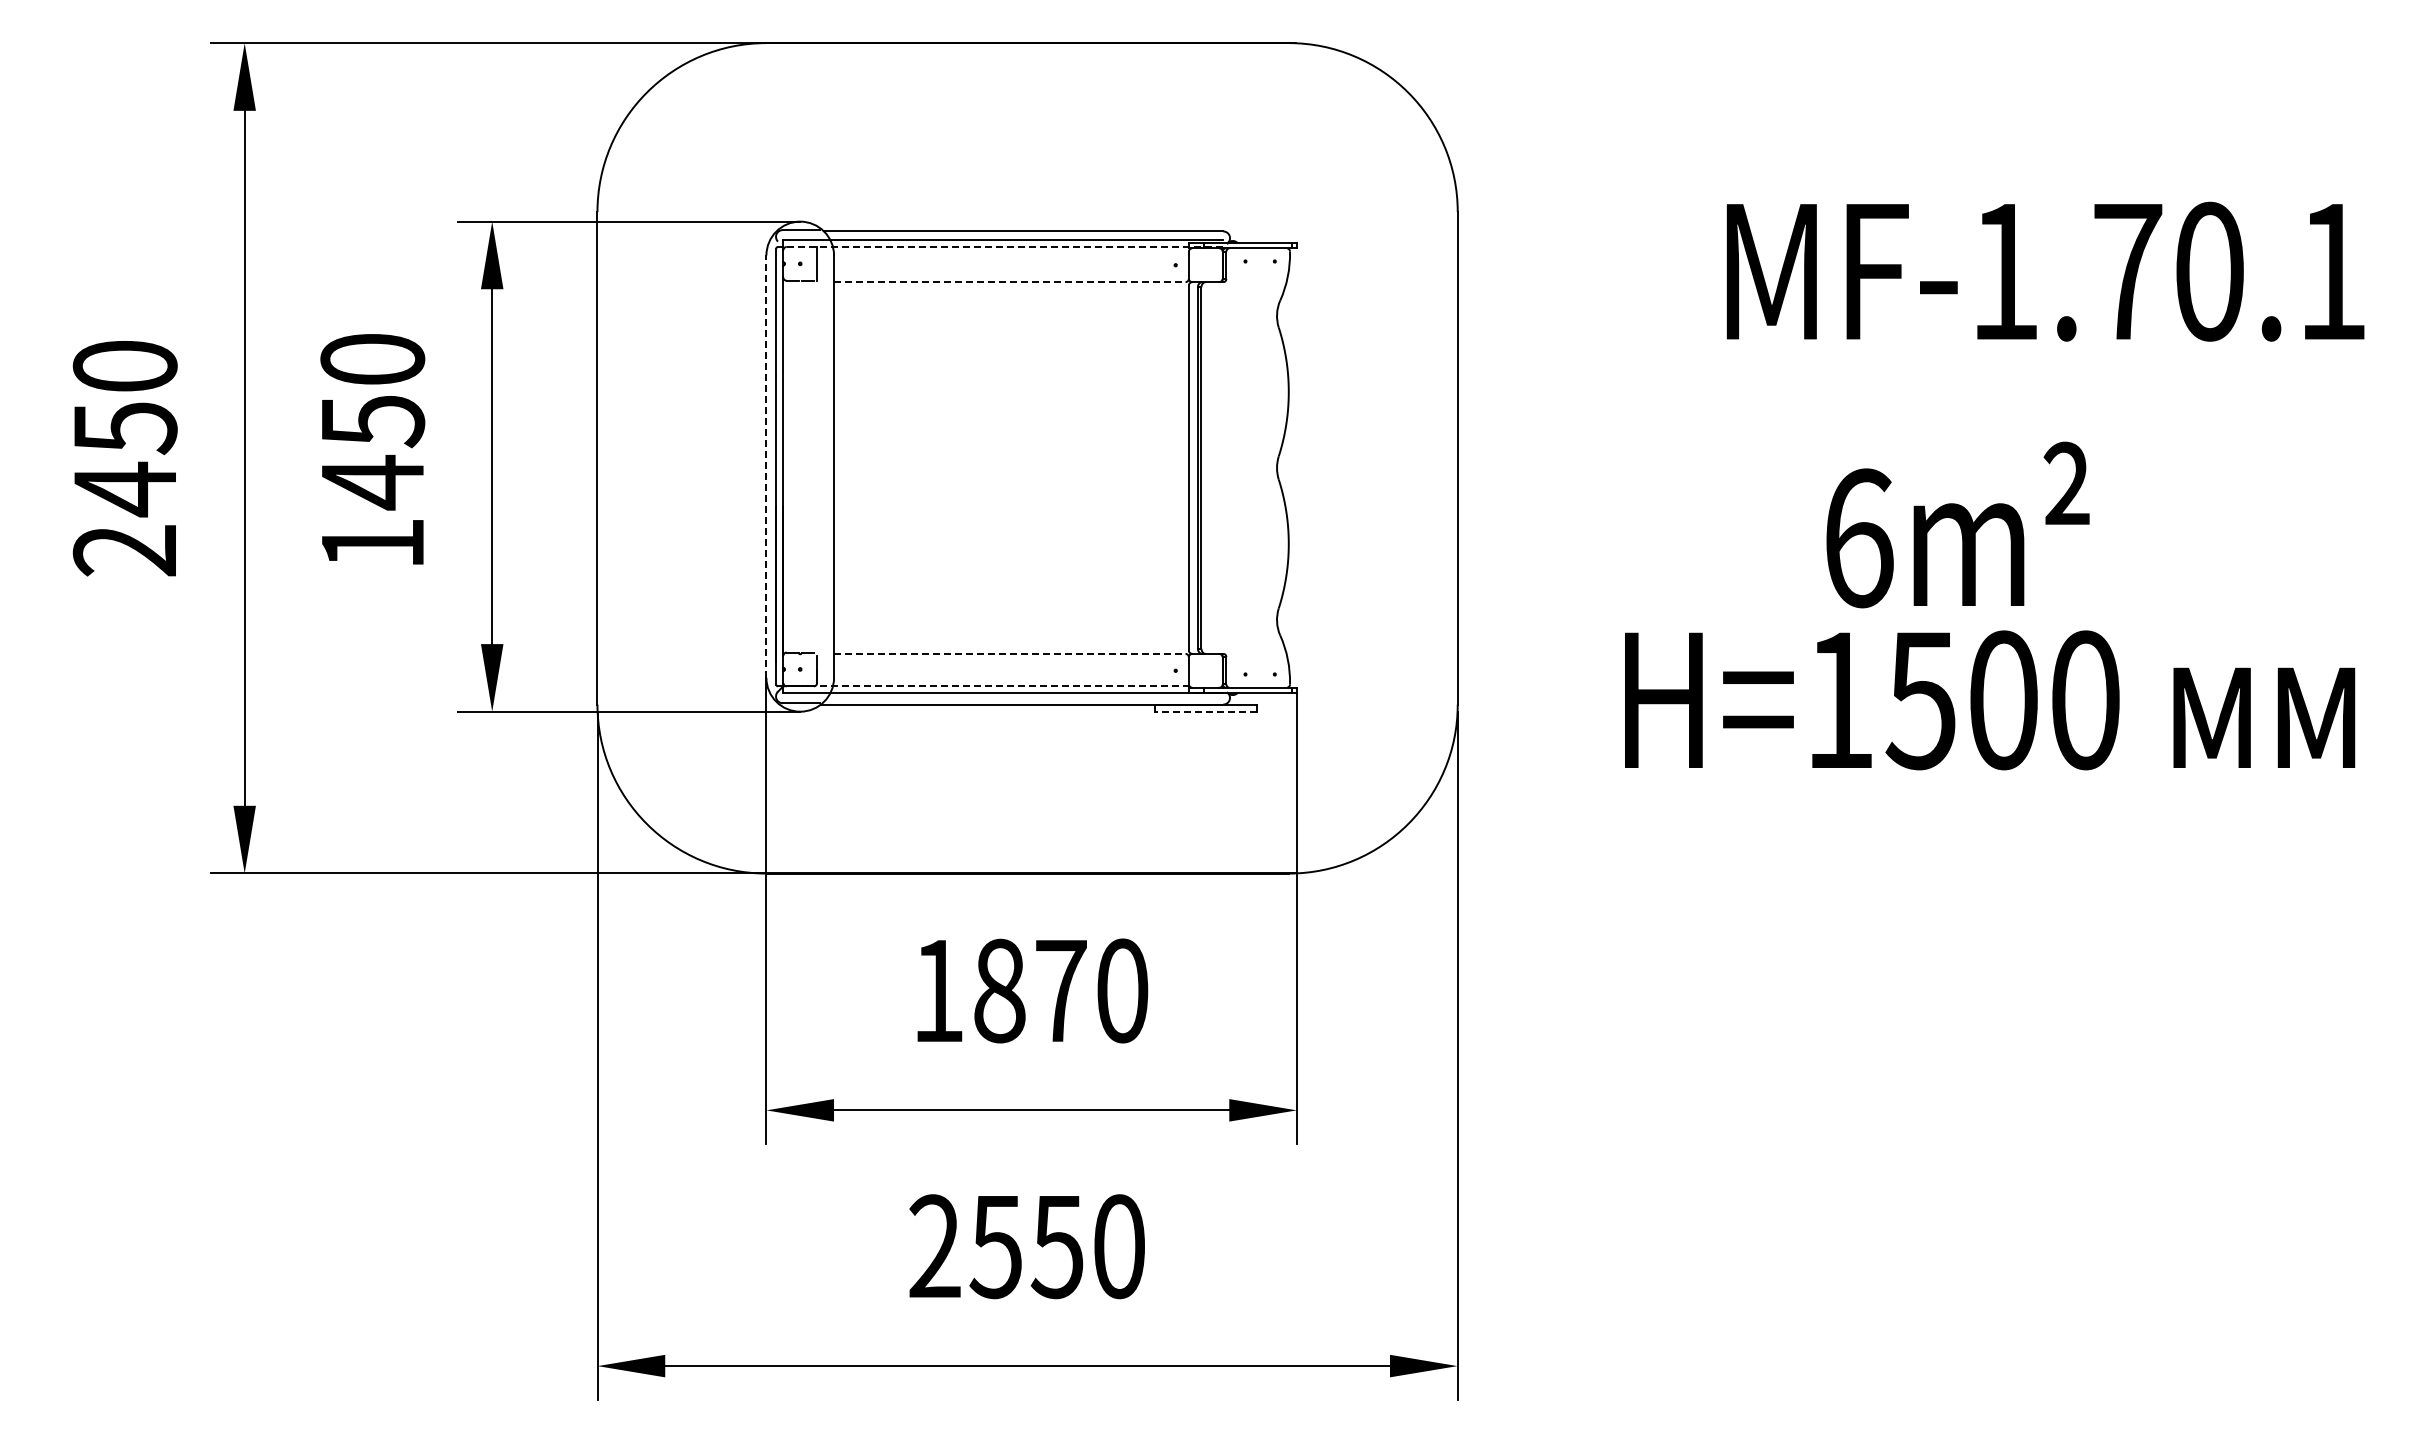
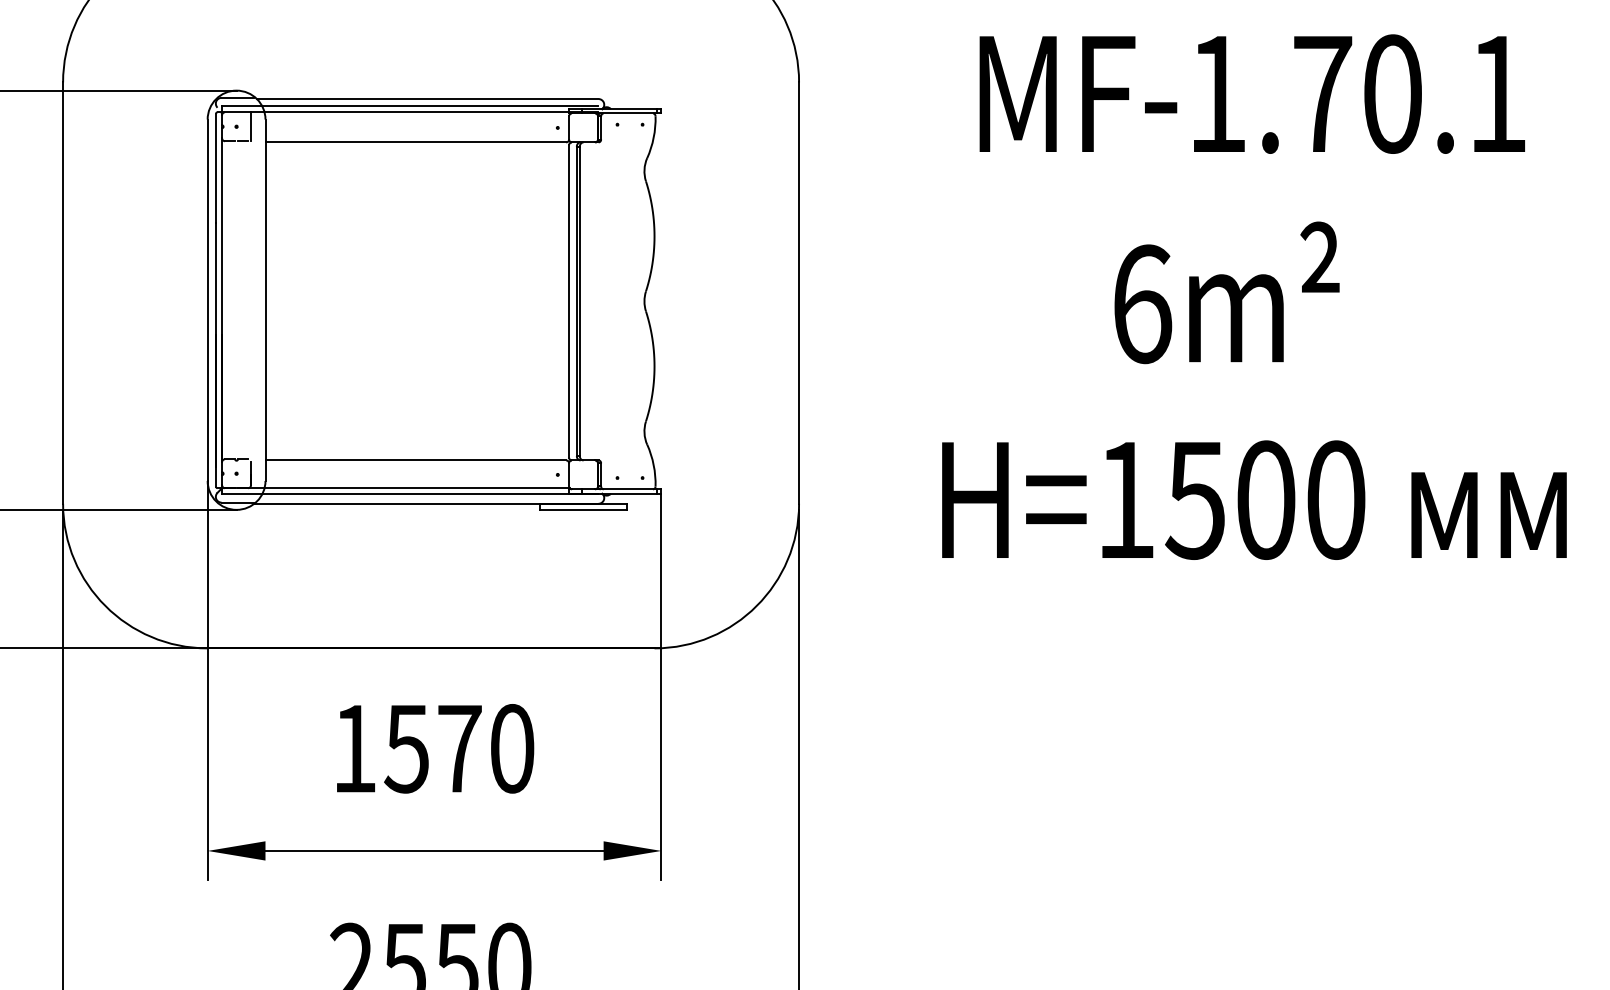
line: (1003, 247) -> (410, 112), dashed -> solid
text: (2045, 271) -> (1252, 93), moved
line: (1009, 282) -> (415, 142), dashed -> solid
line: (766, 466) -> (207, 300), dashed -> solid
text: (1957, 524) -> (1226, 292), moved
line: (1009, 653) -> (415, 460), dashed -> solid
line: (1001, 686) -> (408, 488), dashed -> solid
line: (1205, 711) -> (583, 509), dashed -> solid
text: (998, 990) -> (406, 748), 1870 -> 1570

